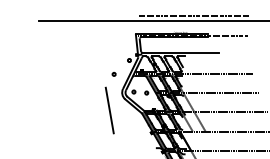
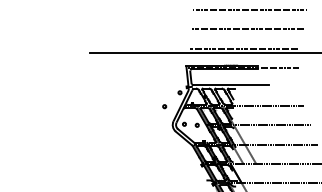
line: (109, 110) -> (160, 142), removed

